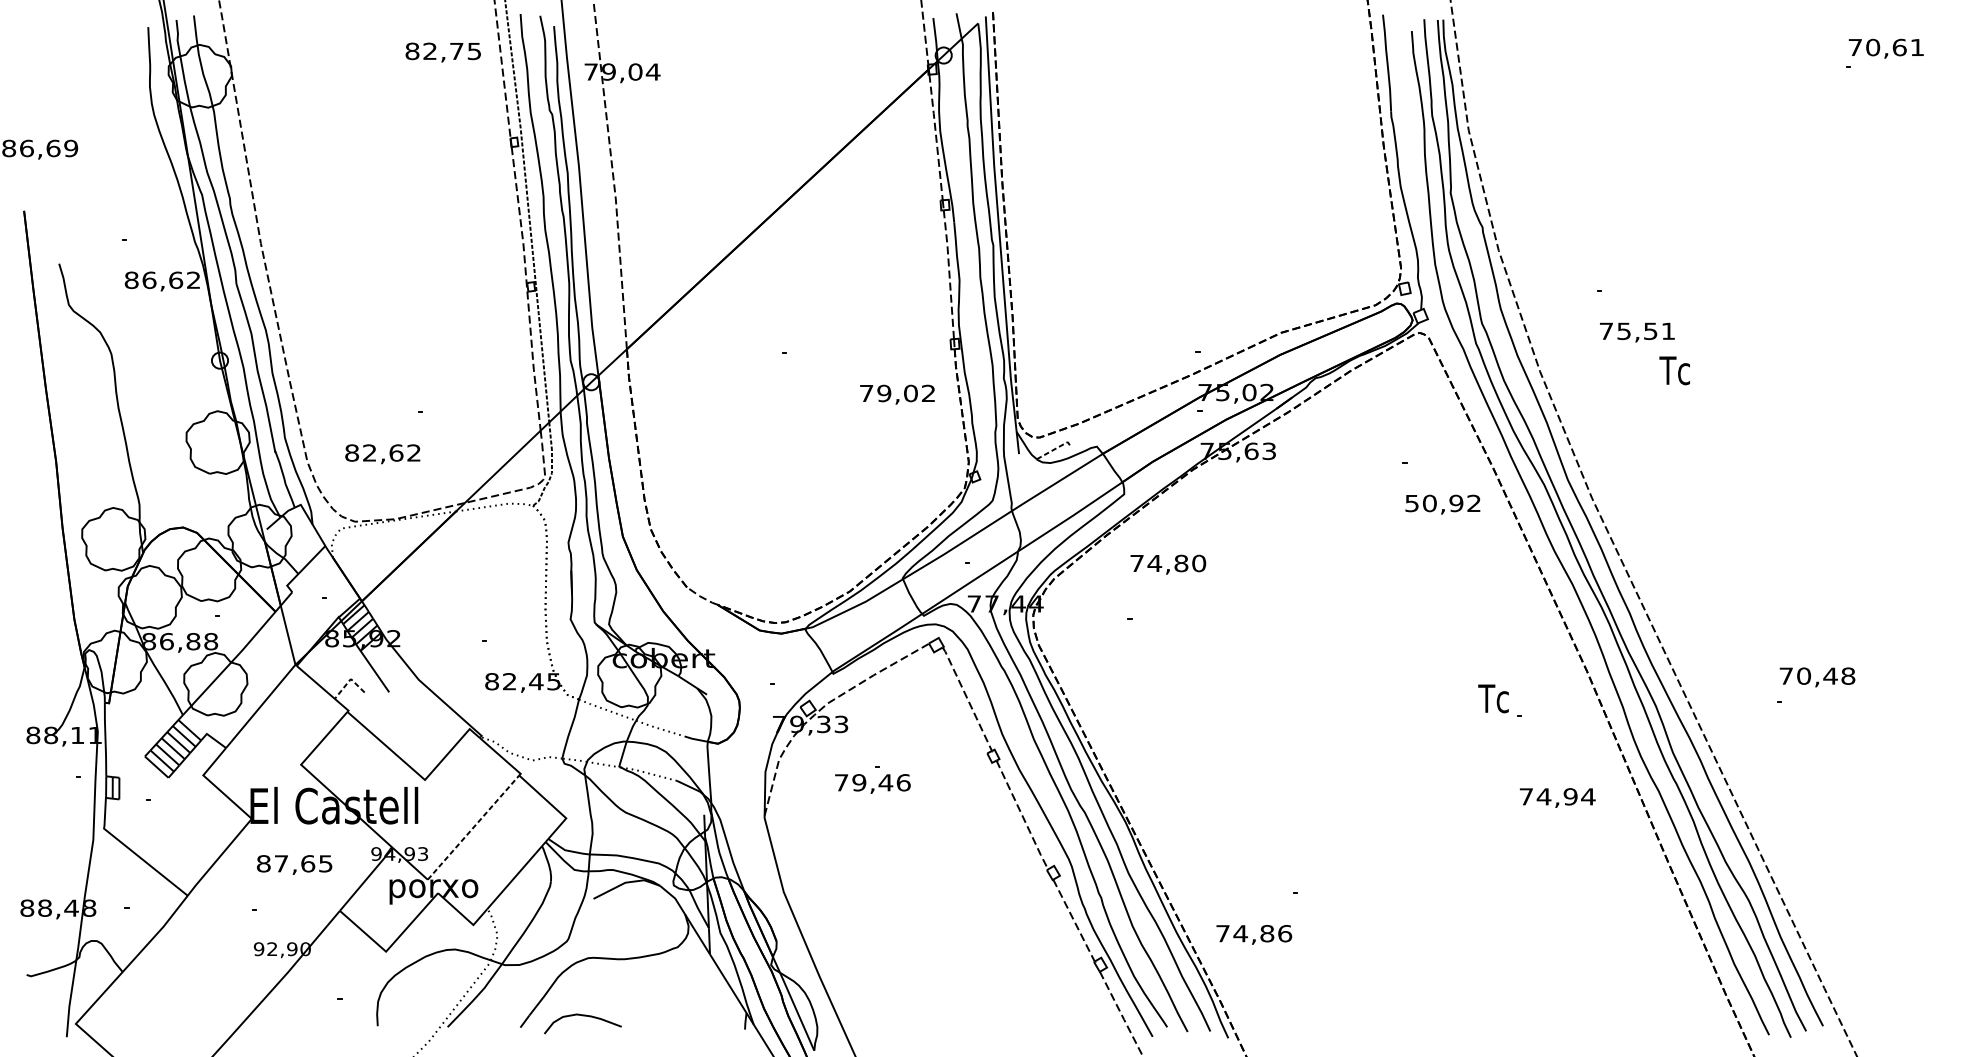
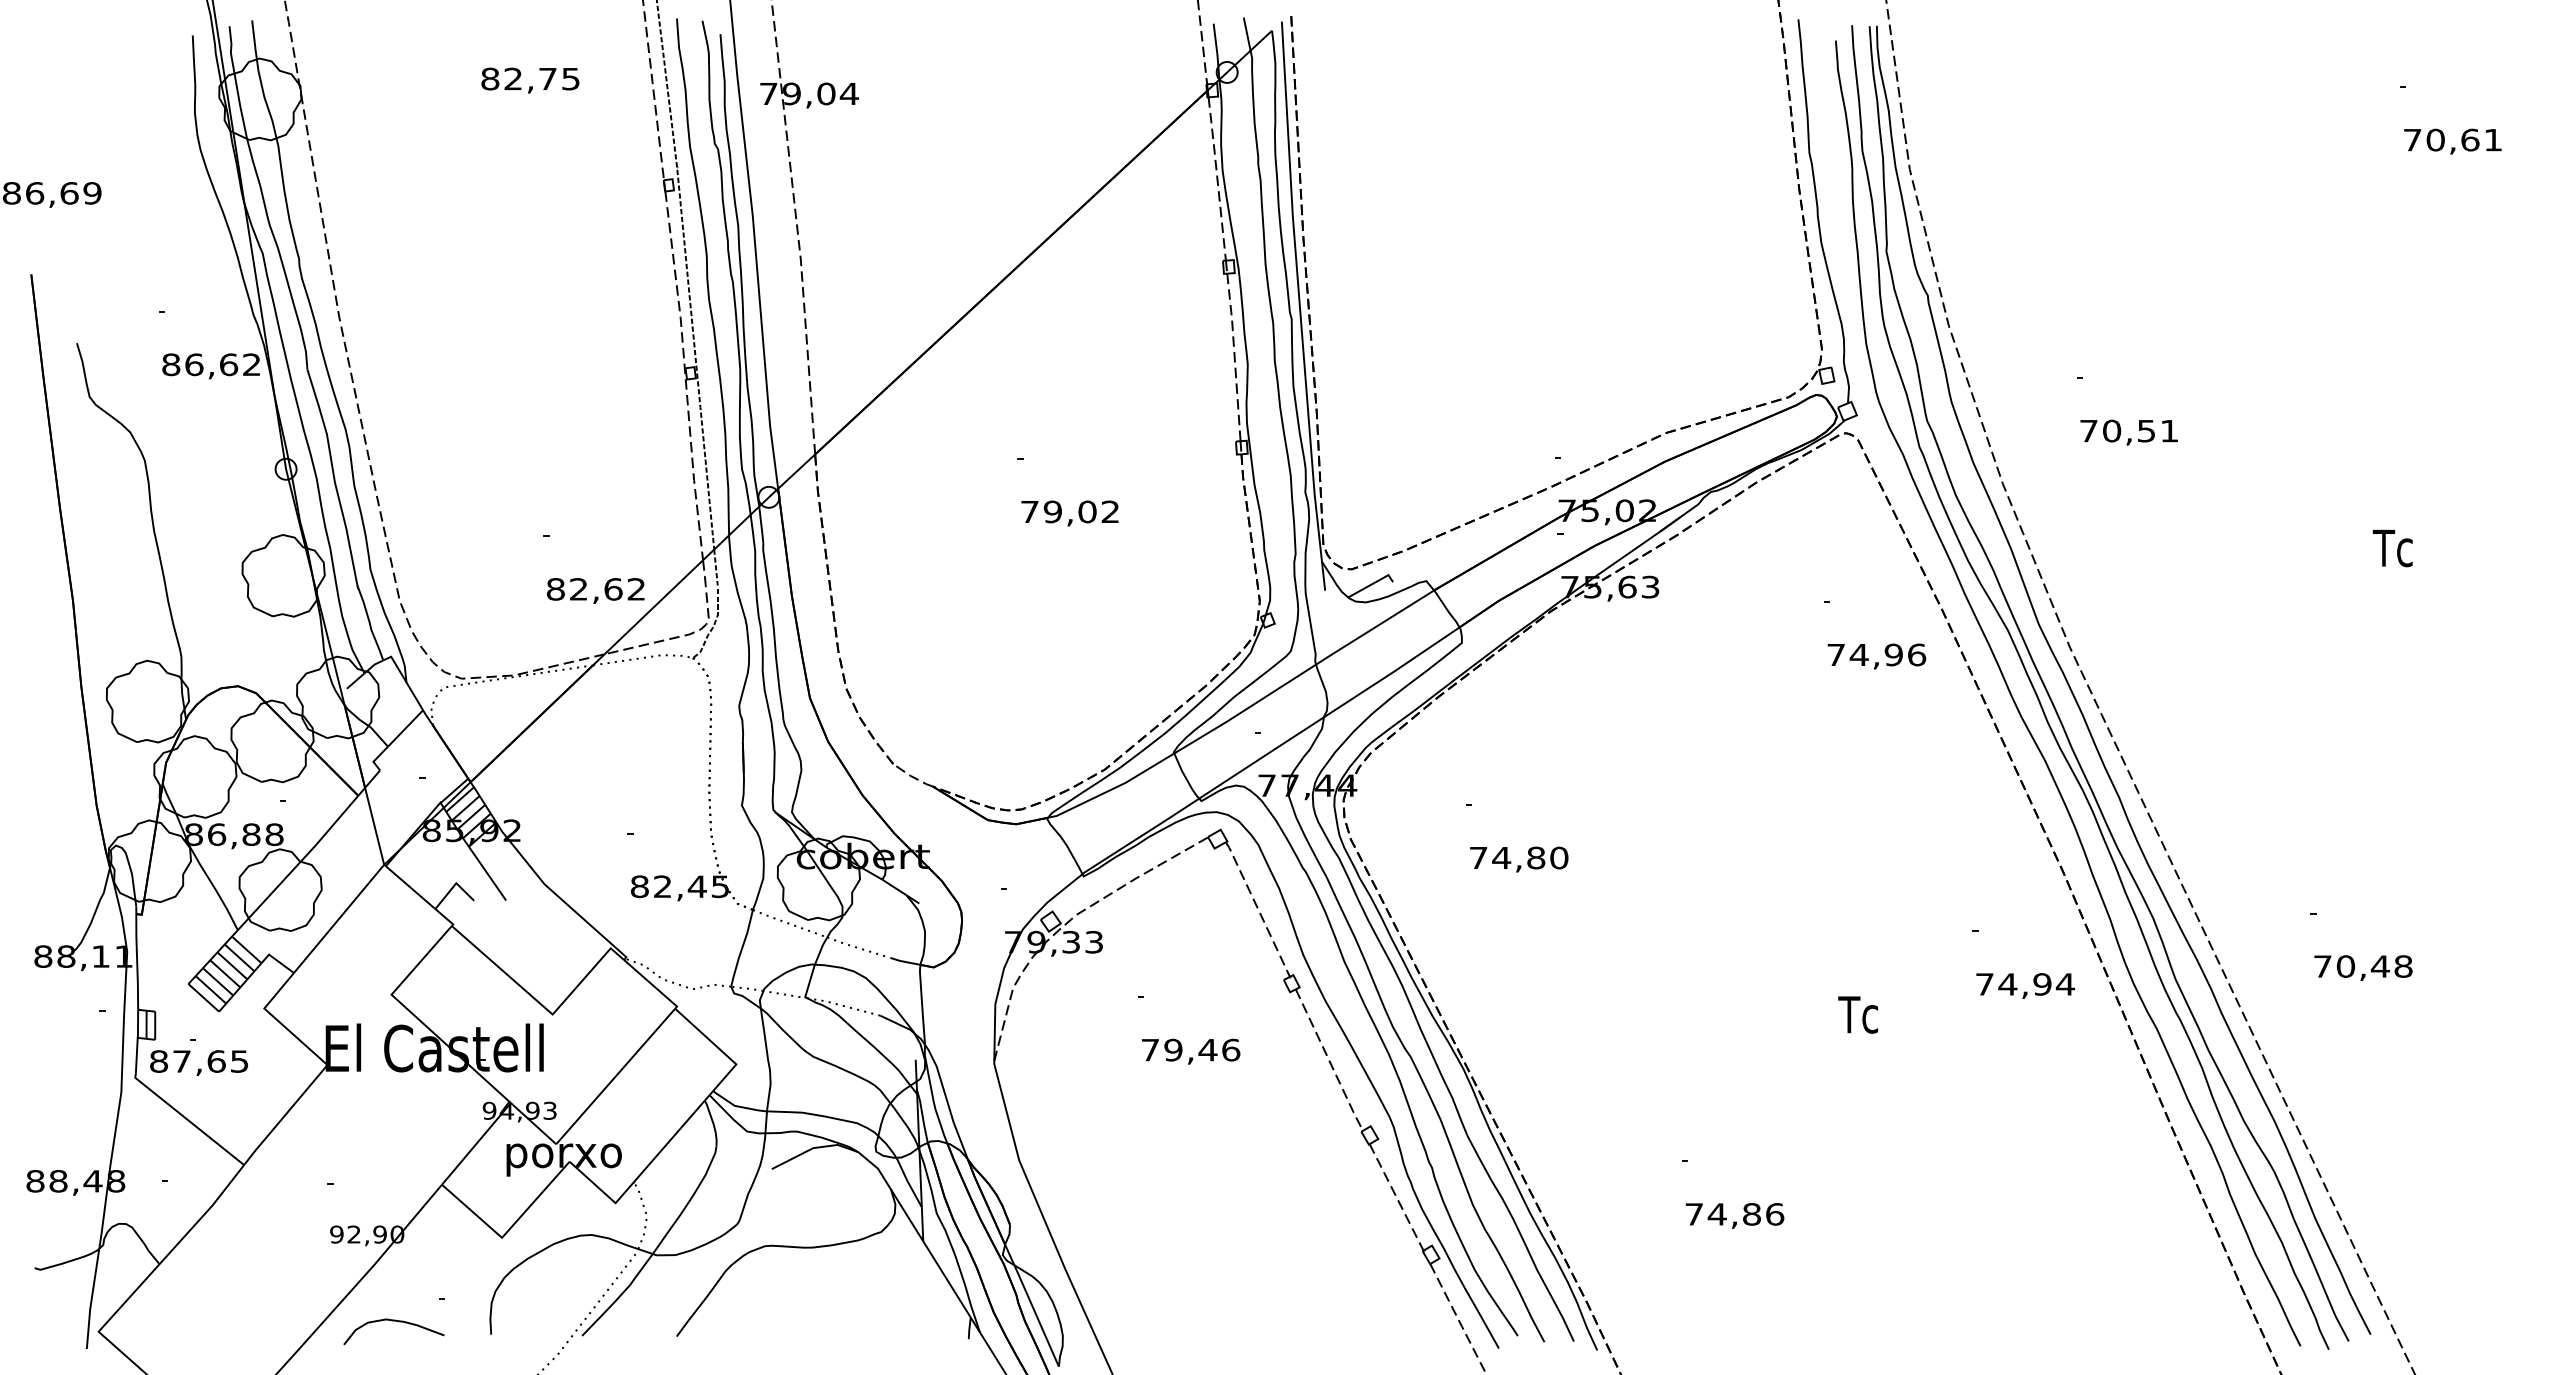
text: (1886, 48) -> (2452, 141), moved
text: (443, 52) -> (530, 80), moved
text: (1624, 330) -> (2112, 430), 75,51 -> 70,51
text: (1674, 370) -> (2392, 548), moved
text: (897, 394) -> (1069, 513), moved
line: (1055, 448) -> (1372, 583), dashed -> solid
text: (382, 453) -> (595, 590), moved
text: (1443, 503) -> (1876, 654), 50,92 -> 74,96
text: (1168, 564) -> (1519, 859), moved
text: (1817, 676) -> (2363, 967), moved
line: (348, 681) -> (453, 886), dashed -> solid
text: (1493, 698) -> (1857, 1014), moved
text: (873, 783) -> (1191, 1051), moved
text: (1557, 797) -> (2025, 985), moved
line: (474, 827) -> (616, 1076), dashed -> solid
text: (294, 864) -> (199, 1062), moved
text: (1253, 934) -> (1734, 1215), moved
curve: (582, 1016) -> (393, 1321), moved

